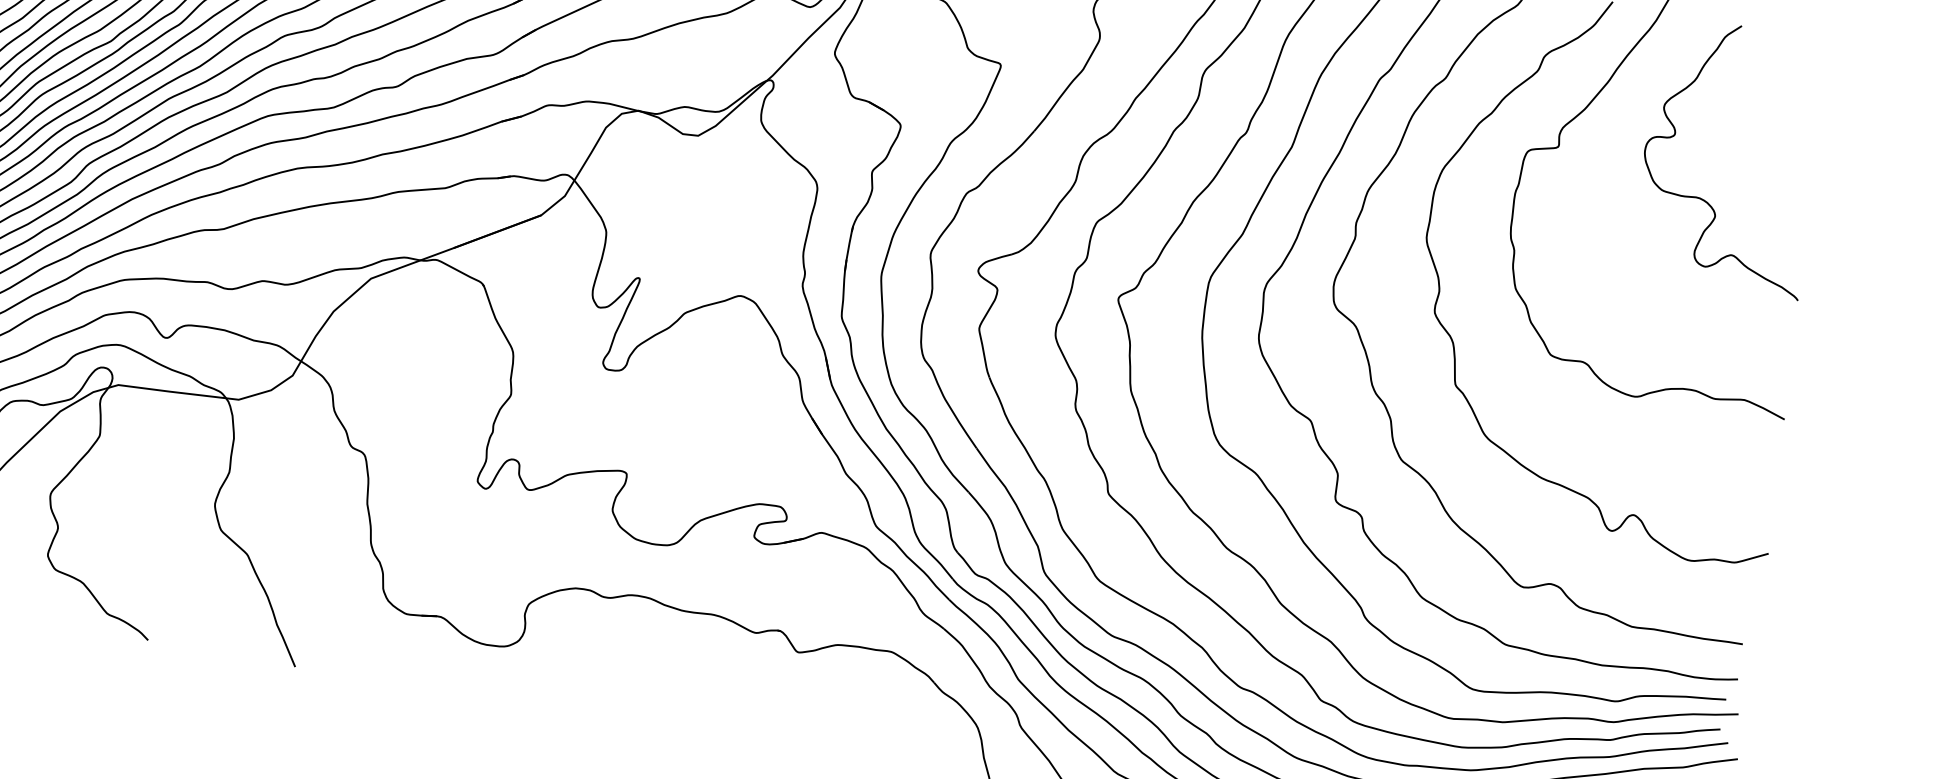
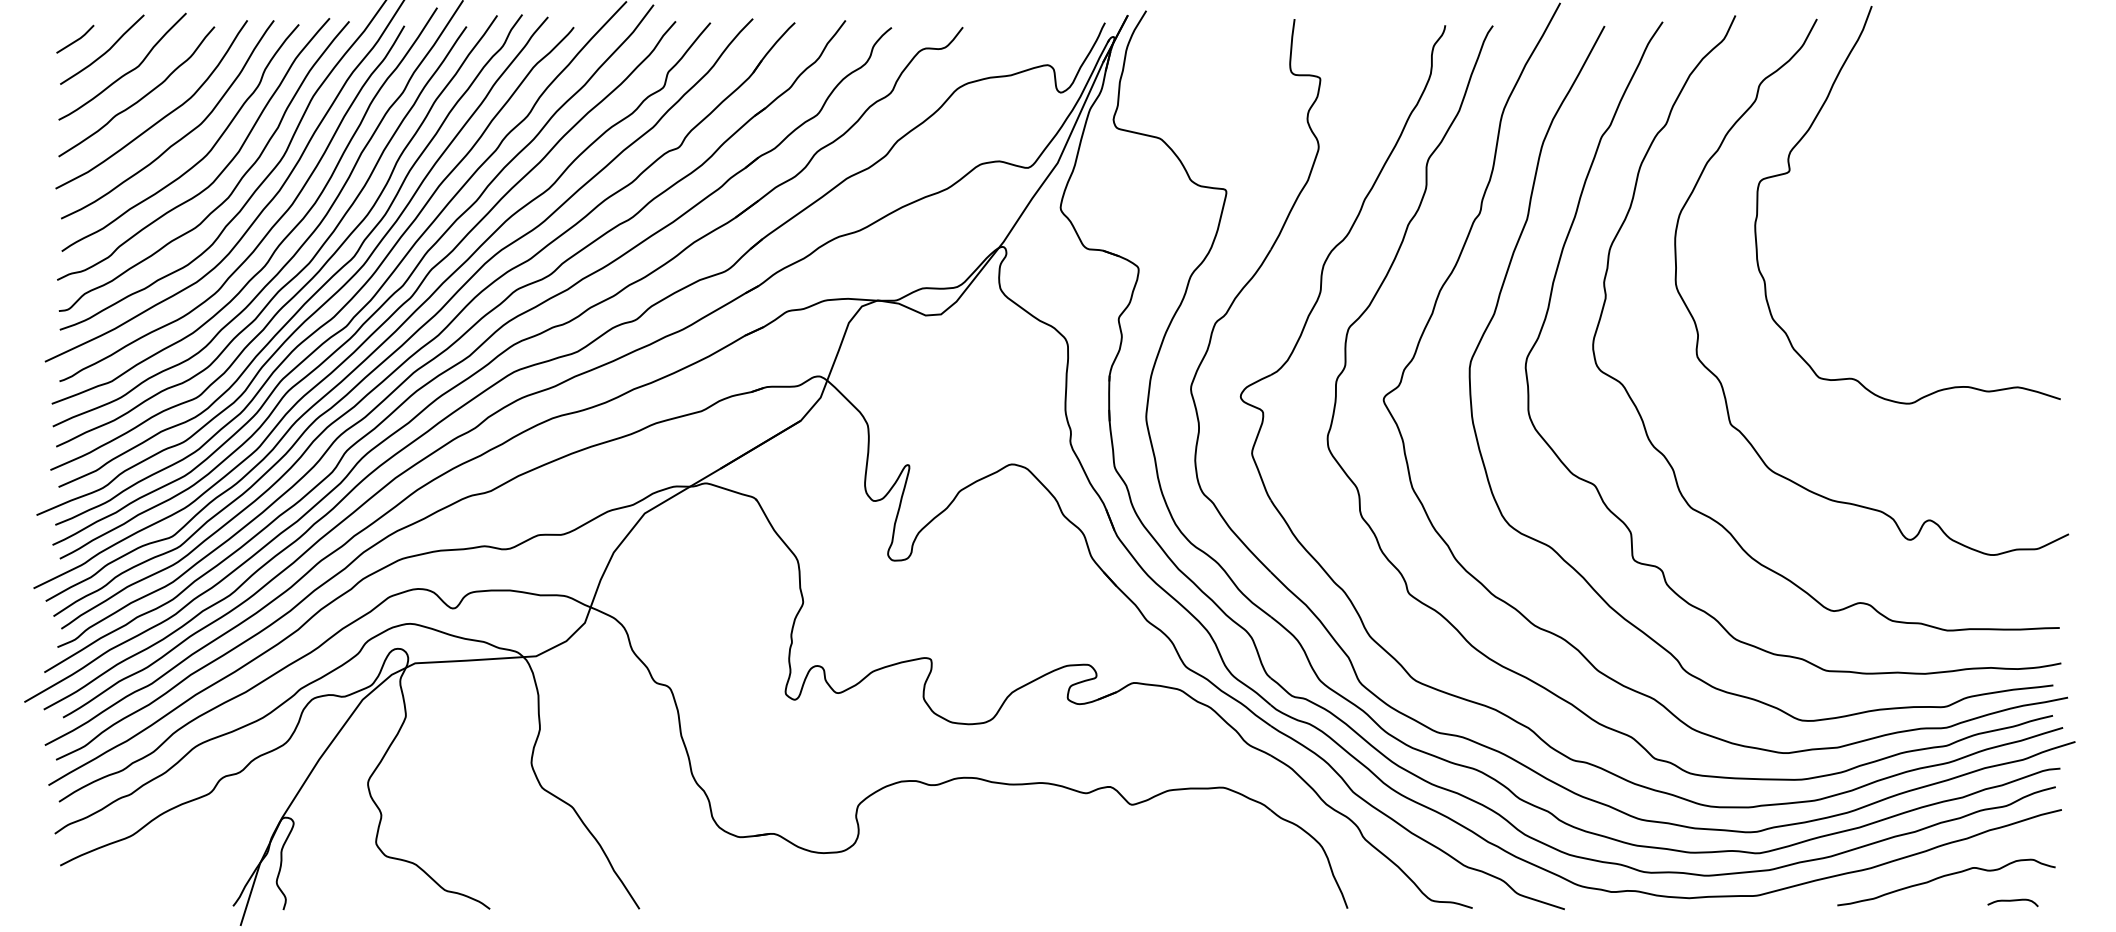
curve: (1705, 199) -> (1943, 197), removed

